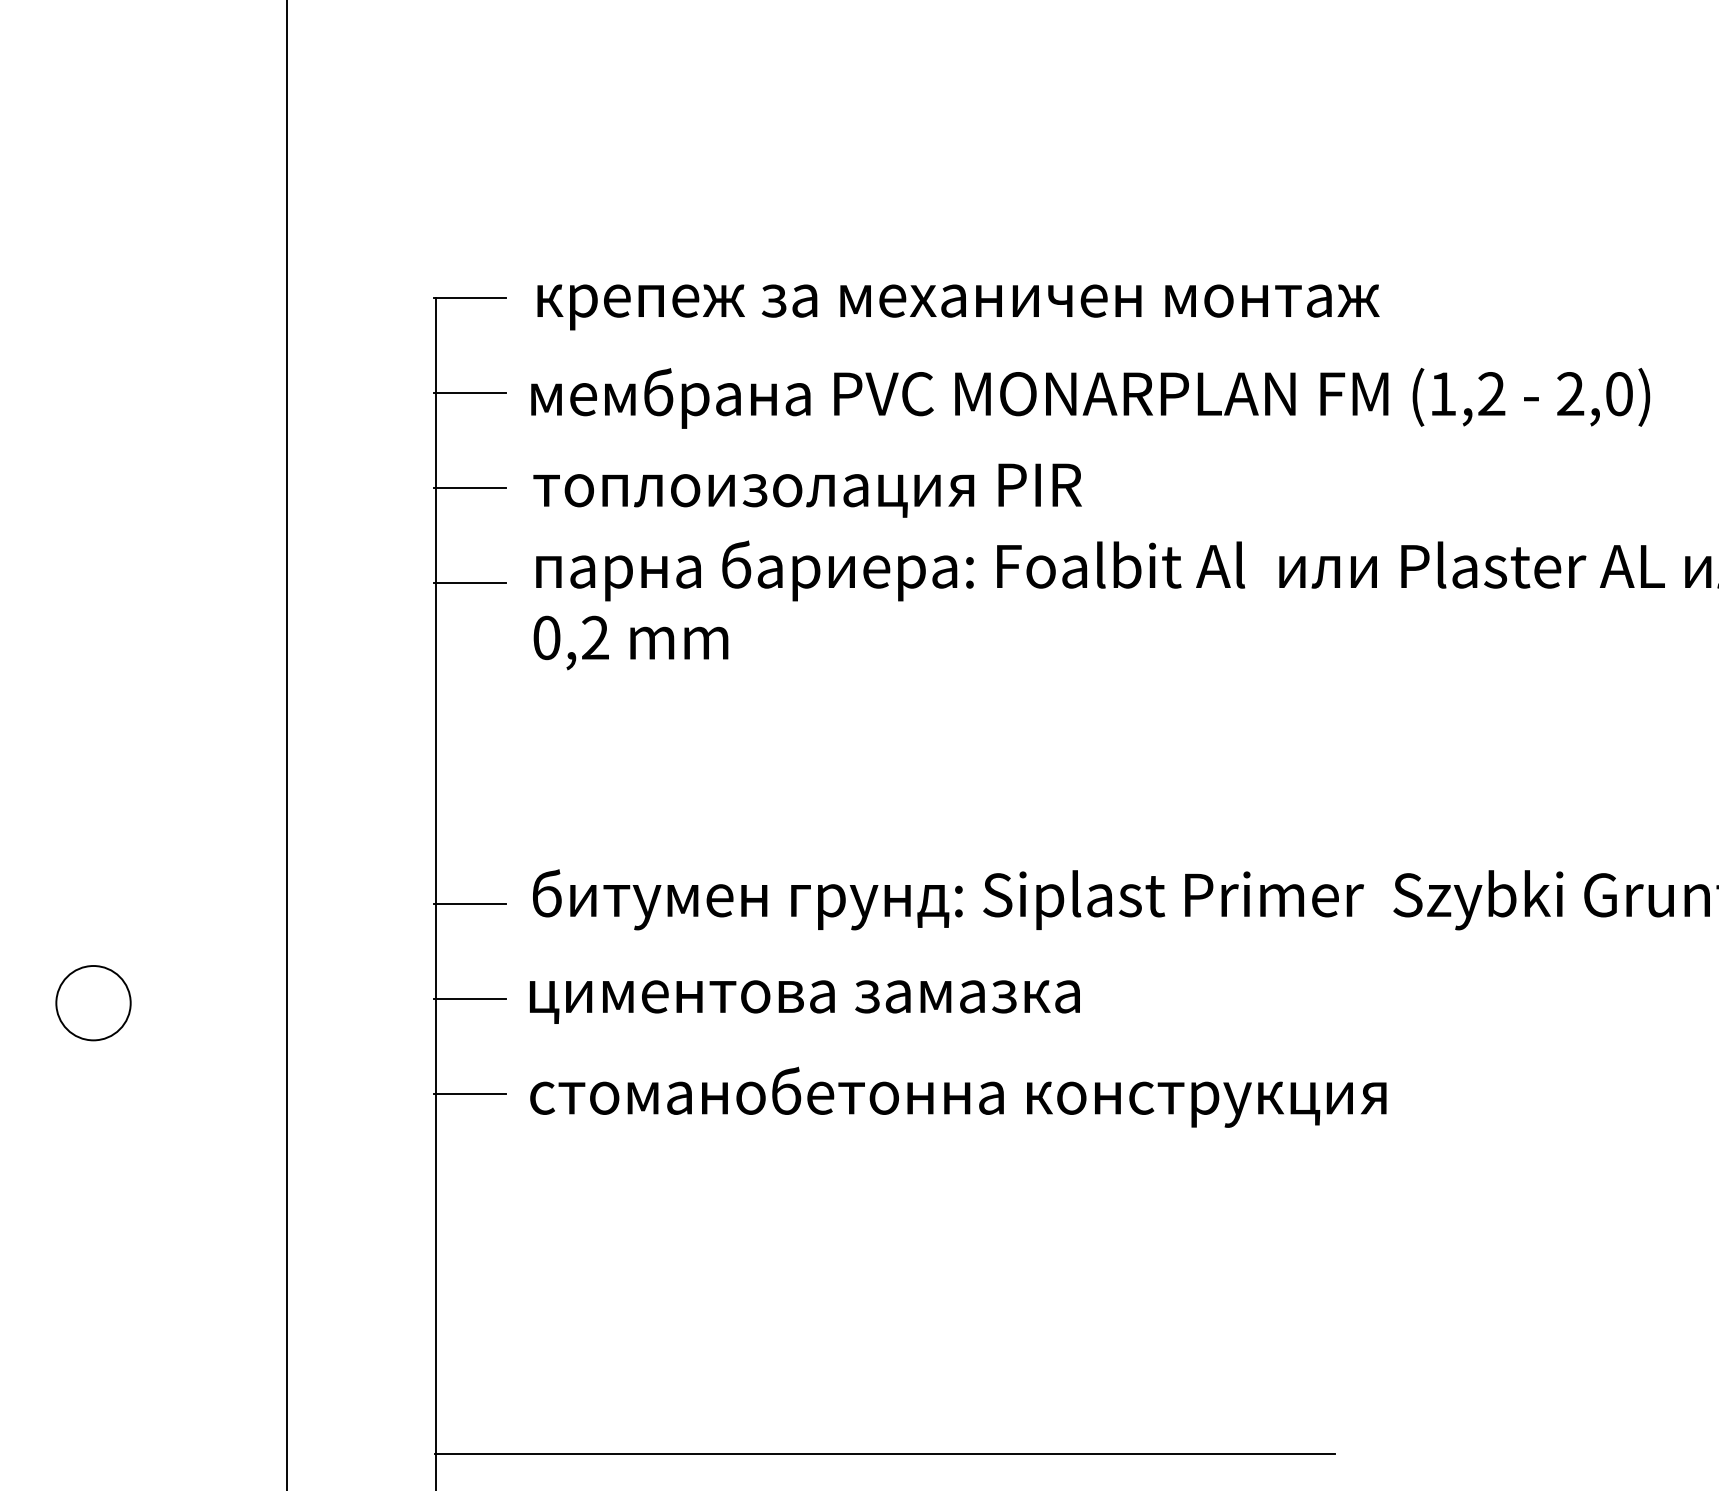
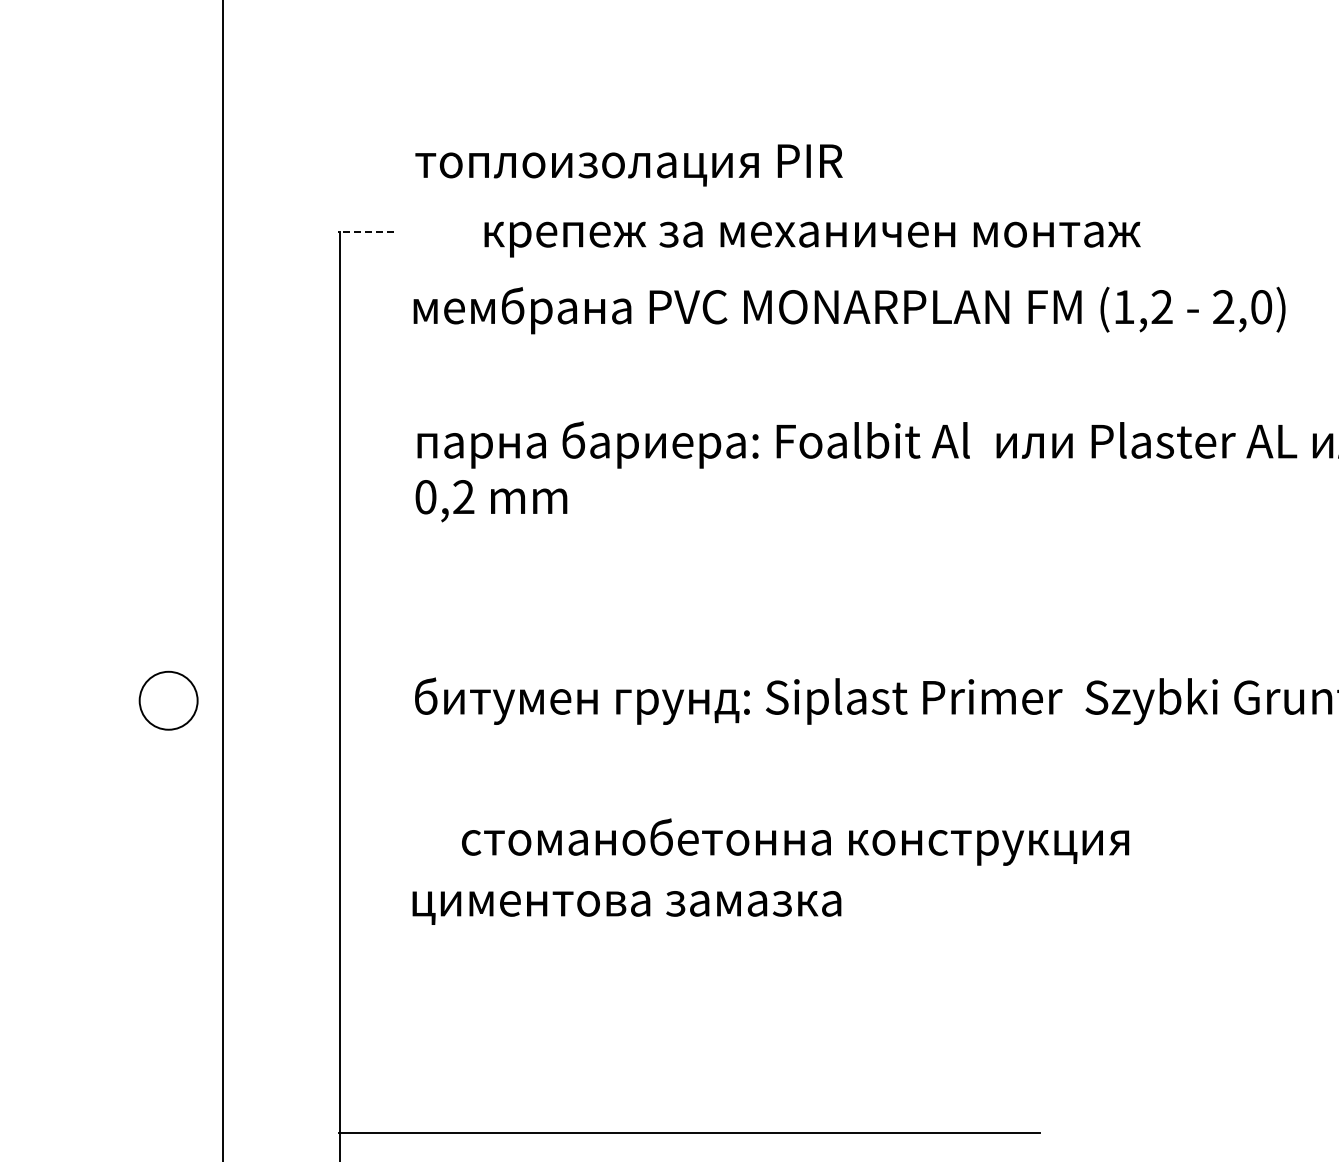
line: (469, 298) -> (365, 232), solid -> dashed
text: (958, 307) -> (812, 239), moved
line: (469, 393) -> (365, 306), removed
line: (469, 488) -> (365, 380), removed
text: (806, 490) -> (628, 165), moved
line: (469, 583) -> (365, 454), removed
line: (469, 903) -> (365, 704), removed
line: (469, 998) -> (365, 778), removed
text: (804, 1001) -> (626, 907), moved
circle: (93, 1002) -> (168, 700), moved
line: (469, 1093) -> (365, 852), removed
text: (958, 1096) -> (795, 841), moved

